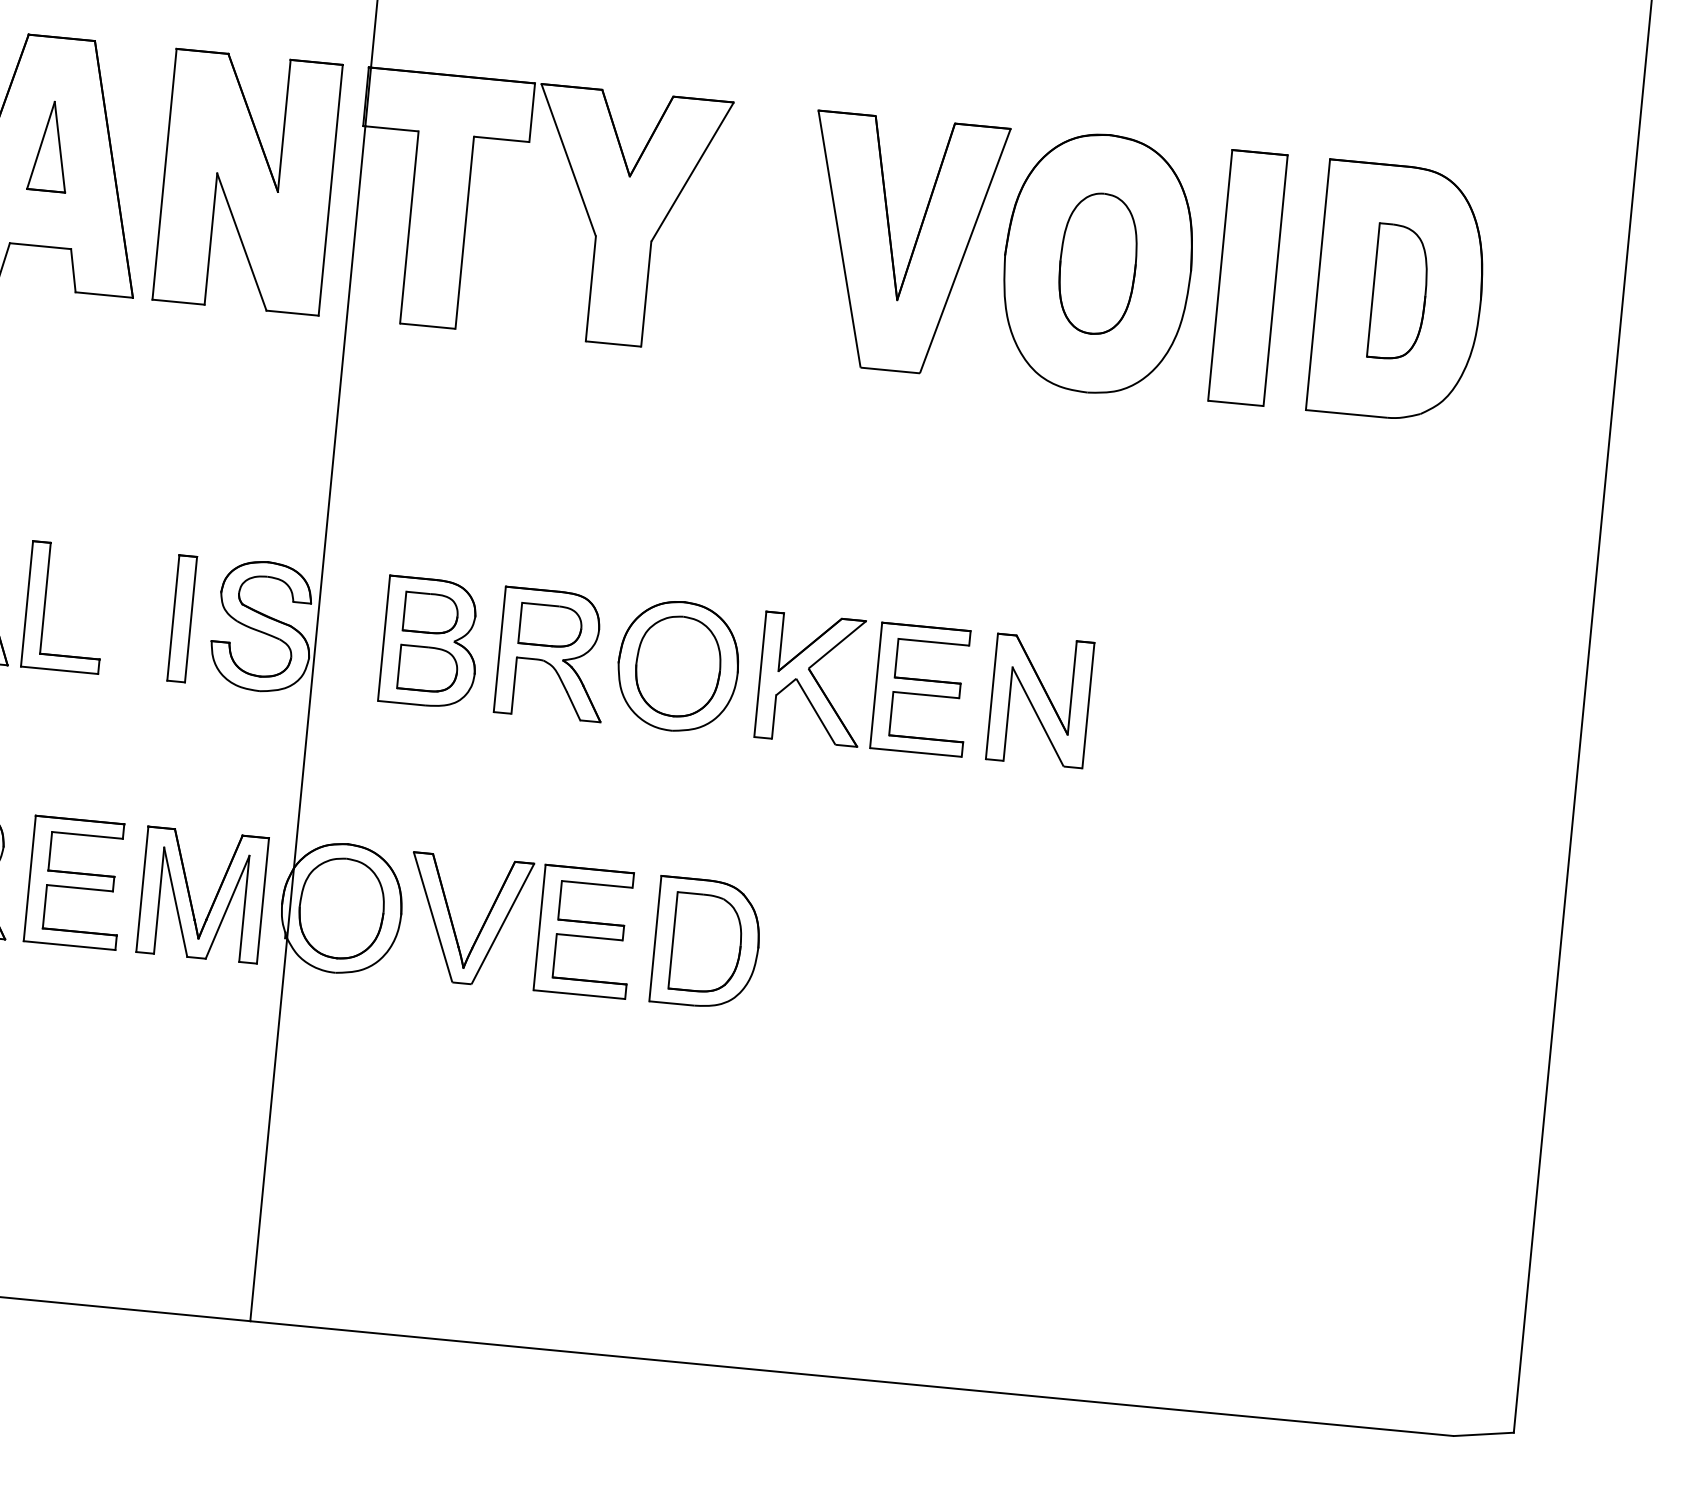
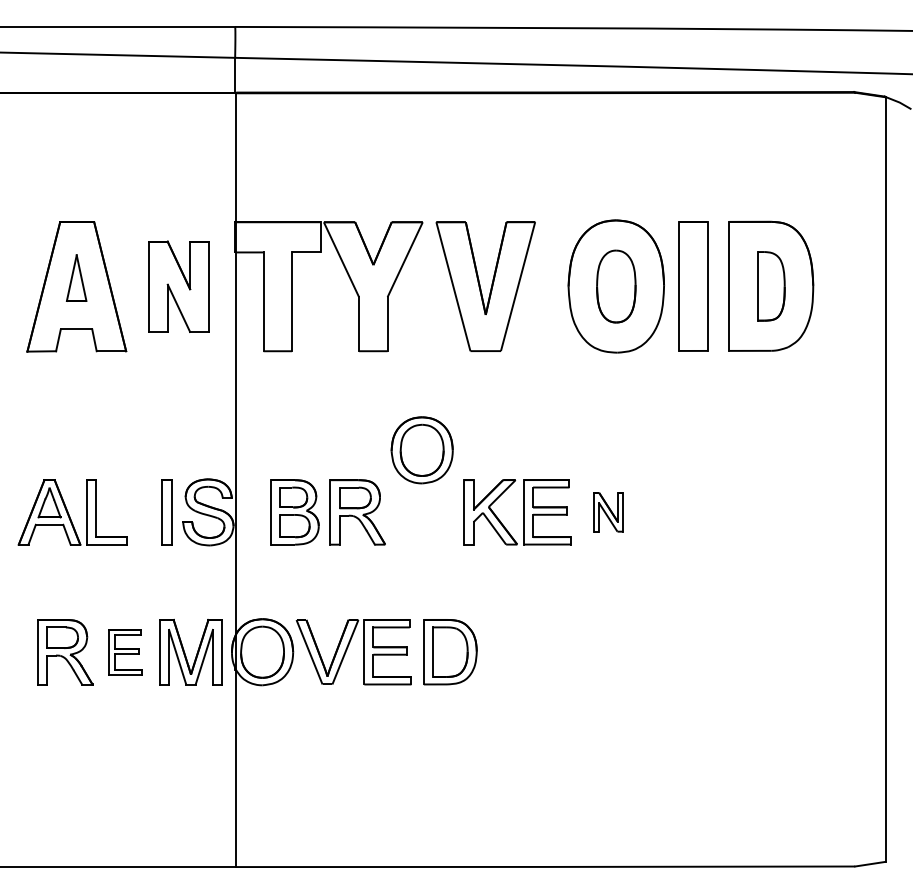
part: (246, 181) -> (178, 286), size x0.7
part: (901, 244) -> (485, 286), moved
part: (676, 666) -> (421, 450), moved
part: (1040, 701) -> (608, 512), size x0.6
part: (75, 883) -> (125, 652), size x0.7

